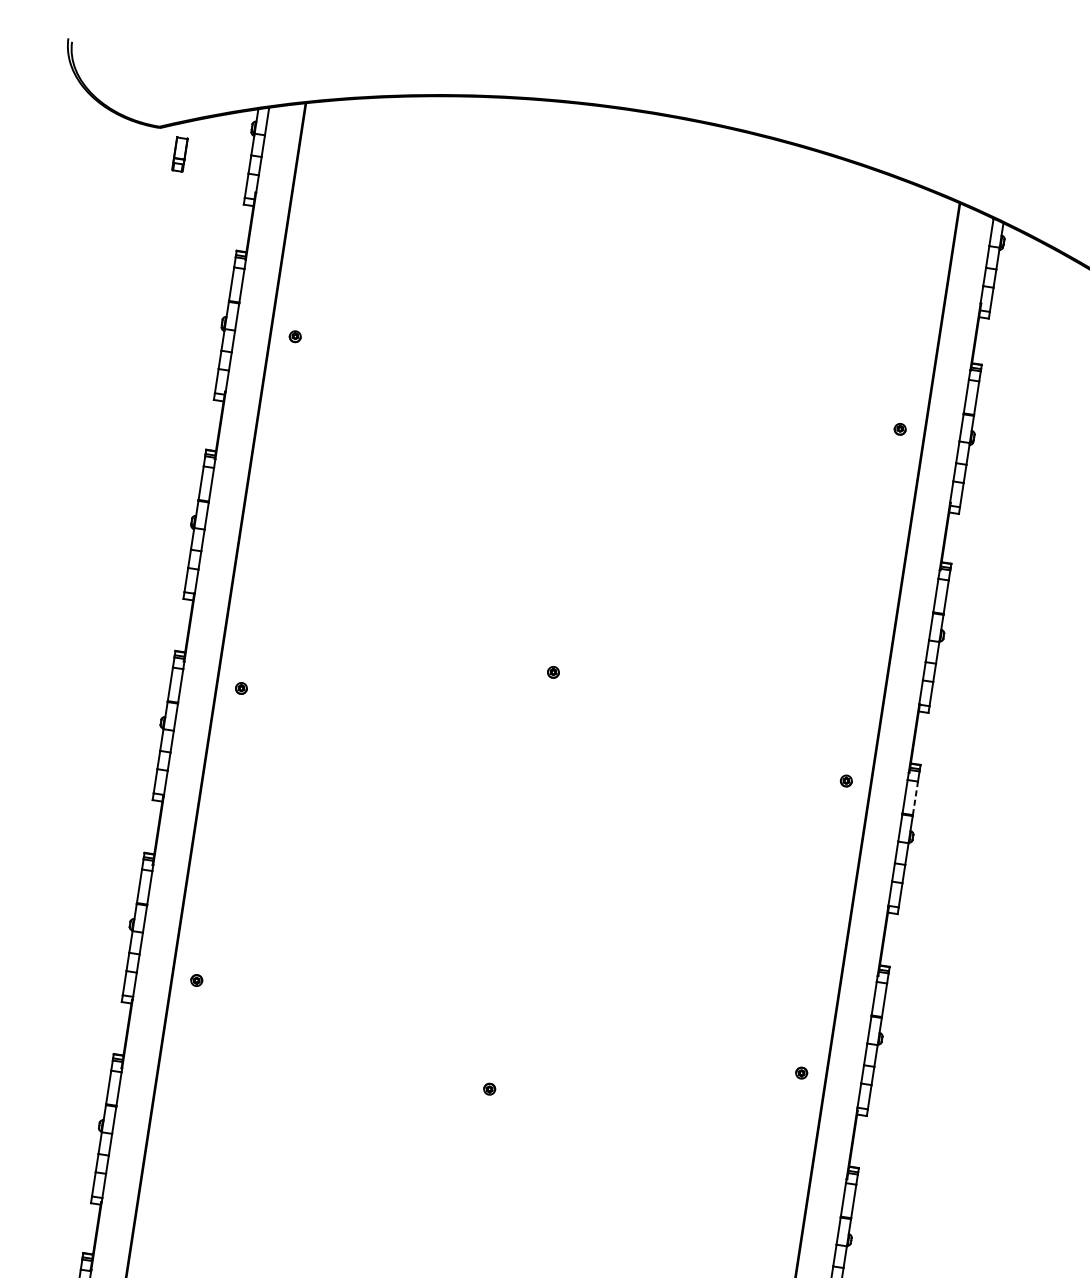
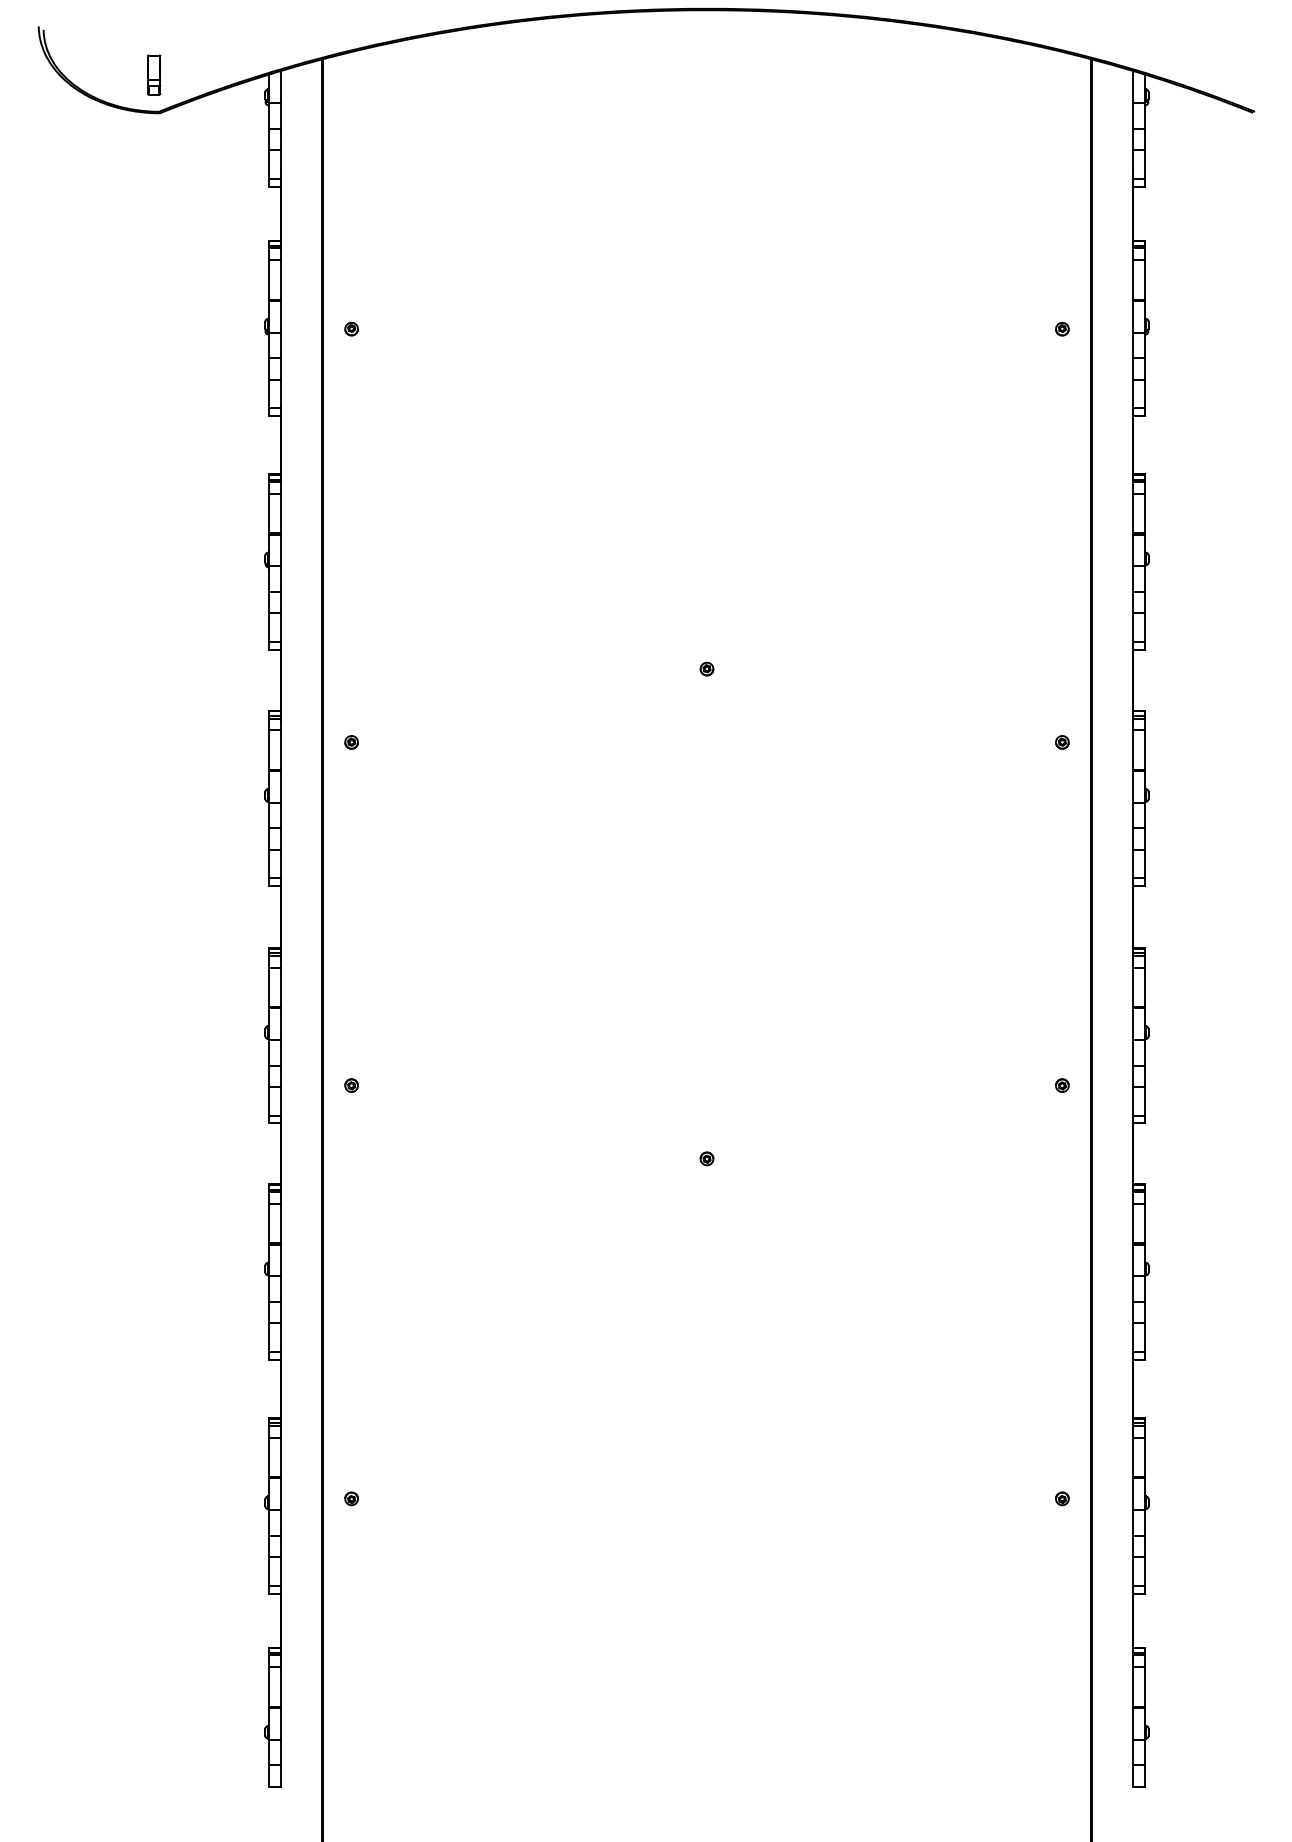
part: (180, 153) -> (154, 74), moved
line: (915, 798) -> (1144, 750), dashed -> solid

